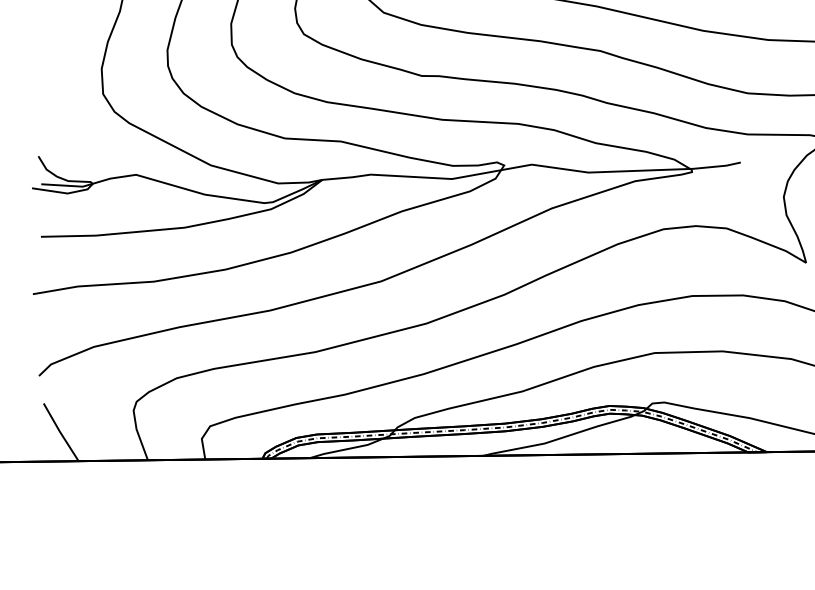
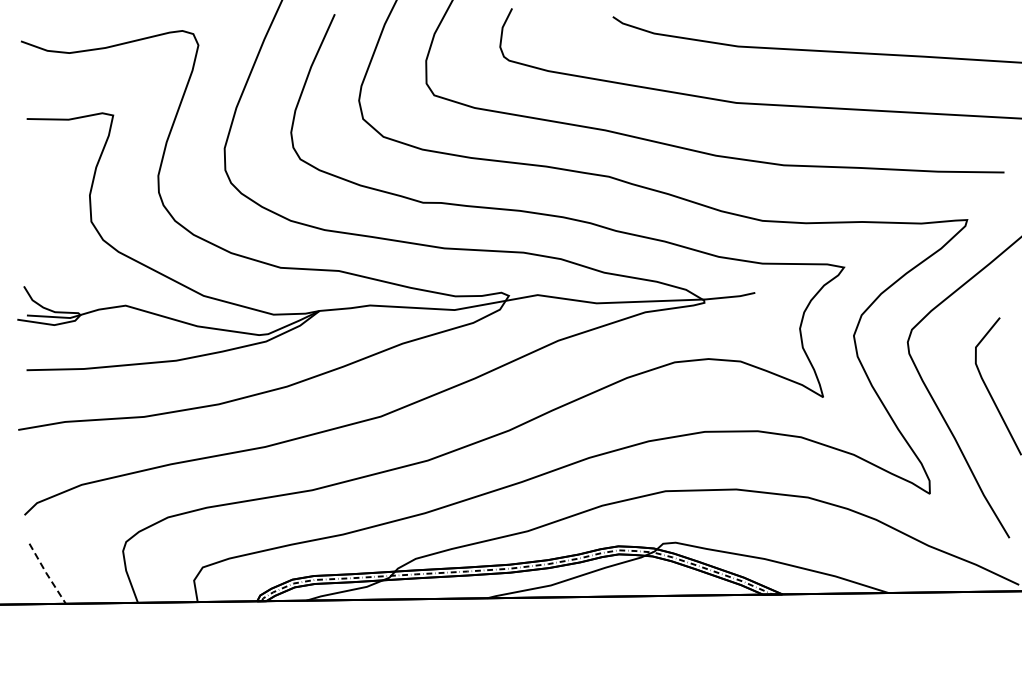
line: (60, 432) -> (46, 573), solid -> dashed

